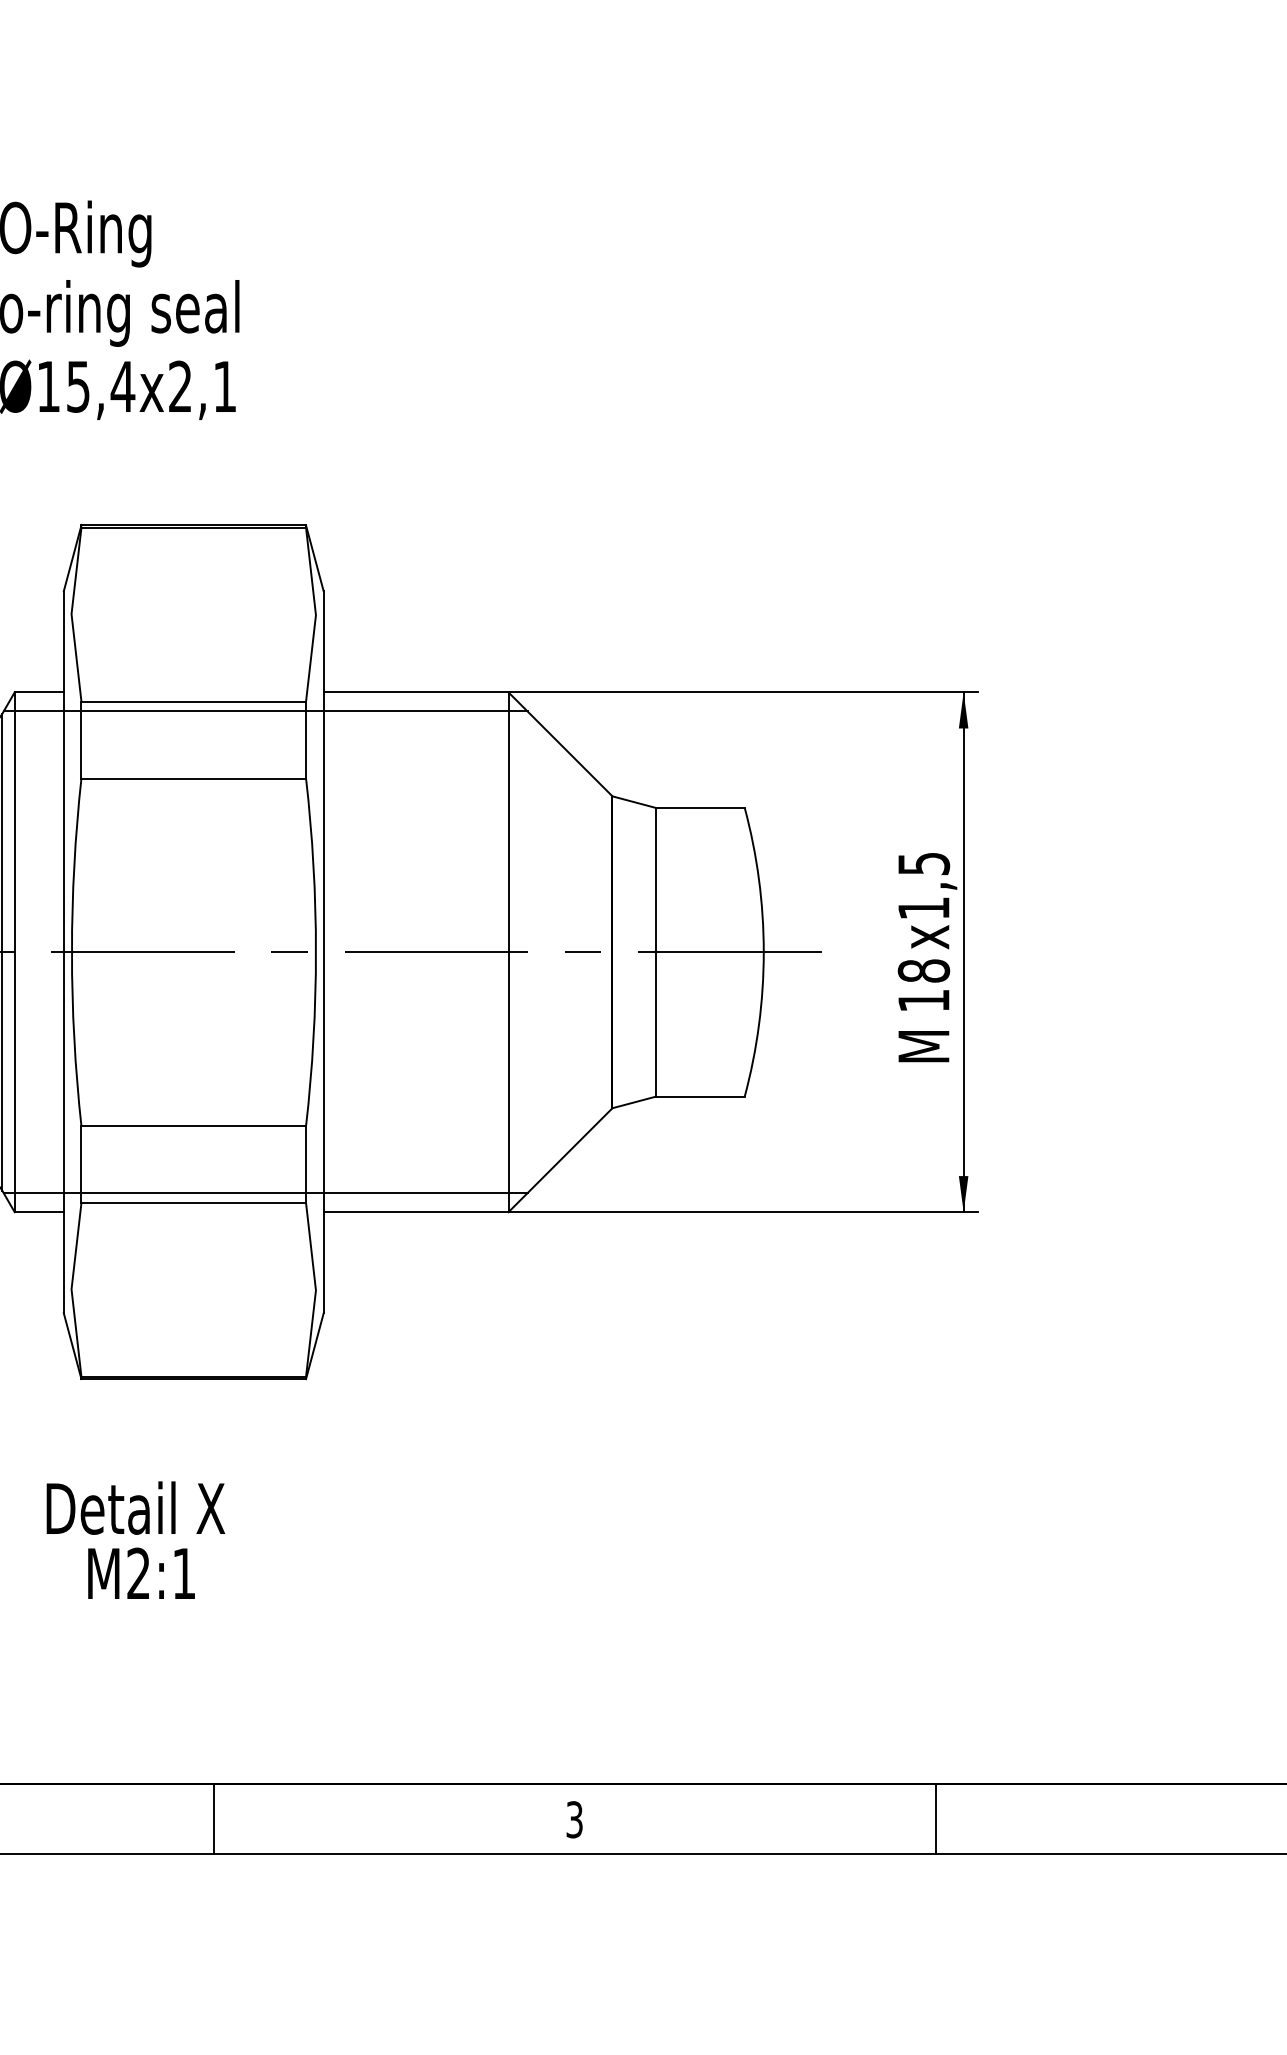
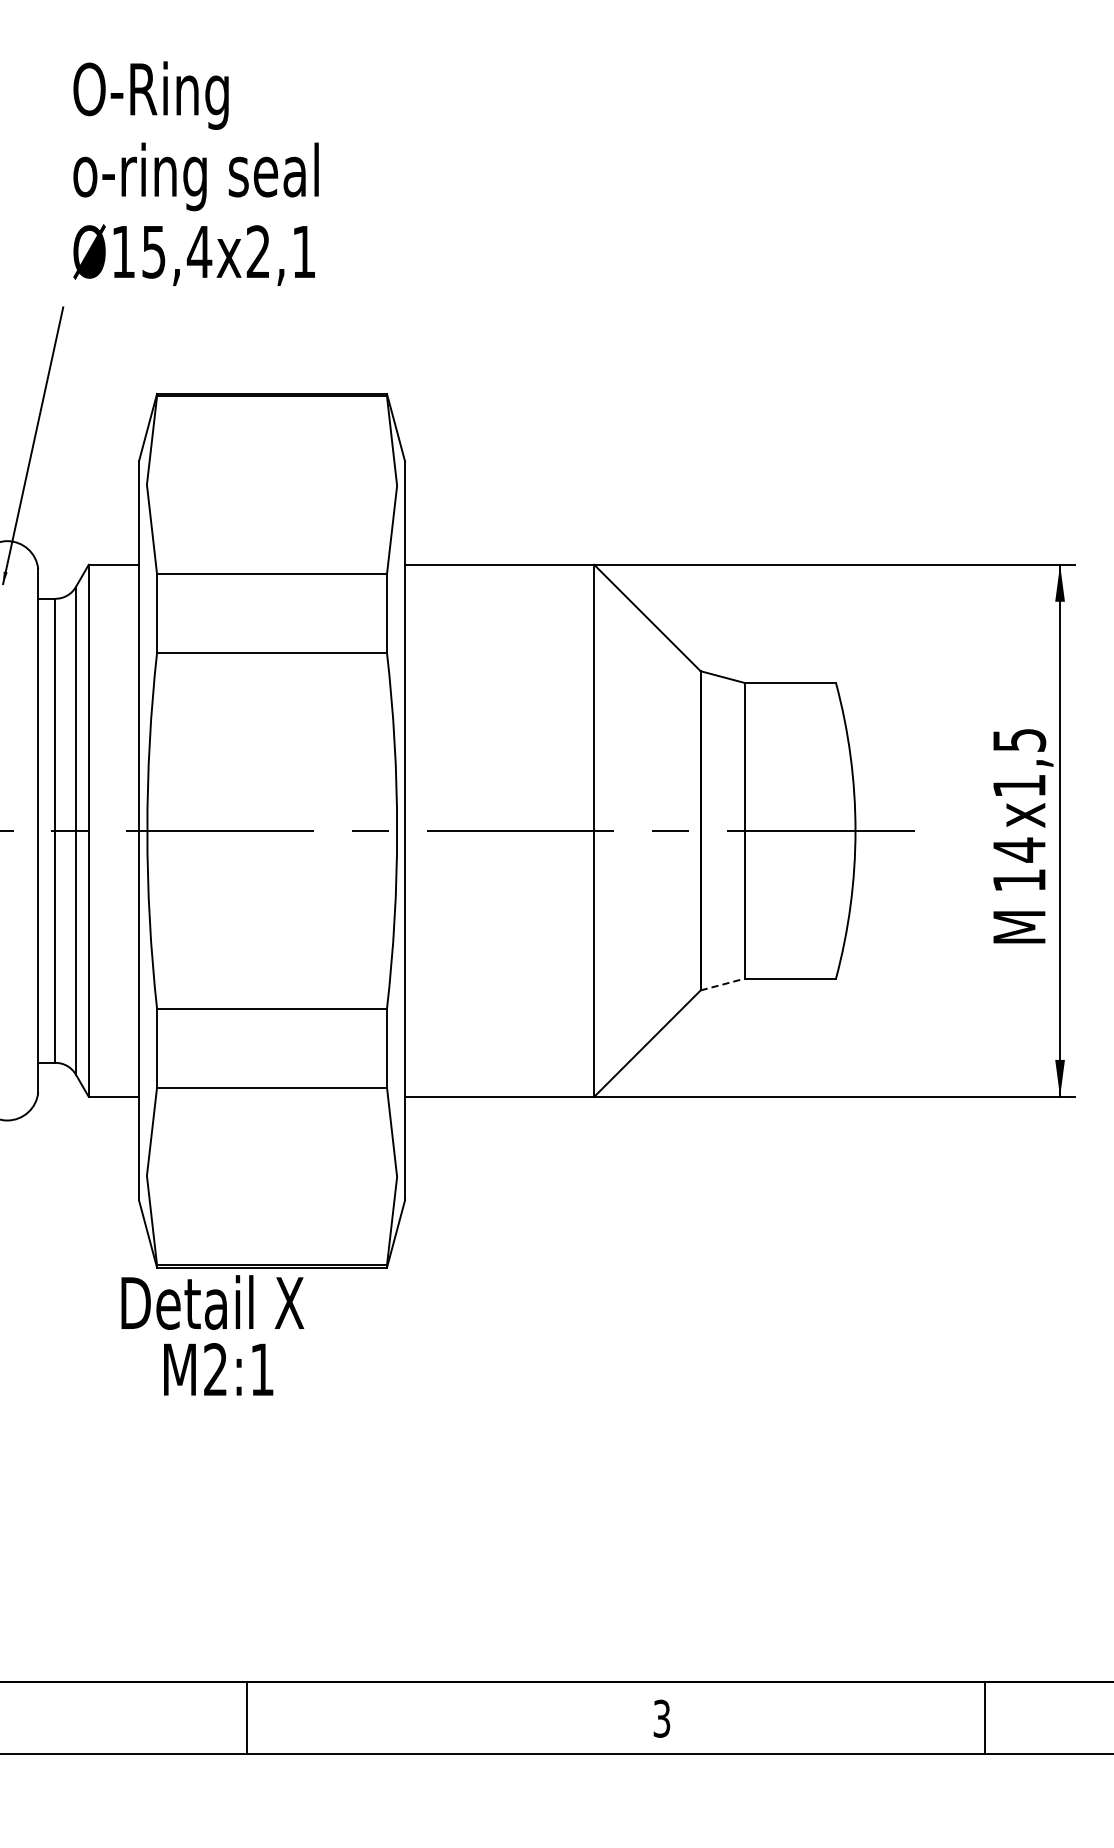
line: (265, 711) -> (345, 584), removed
text: (923, 970) -> (1019, 849), 18 -> 14
line: (634, 1102) -> (723, 984), solid -> dashed
line: (265, 1193) -> (345, 1077), removed
text: (135, 1539) -> (212, 1334), moved
line: (214, 1818) -> (247, 1717), moved
line: (936, 1818) -> (985, 1717), moved

